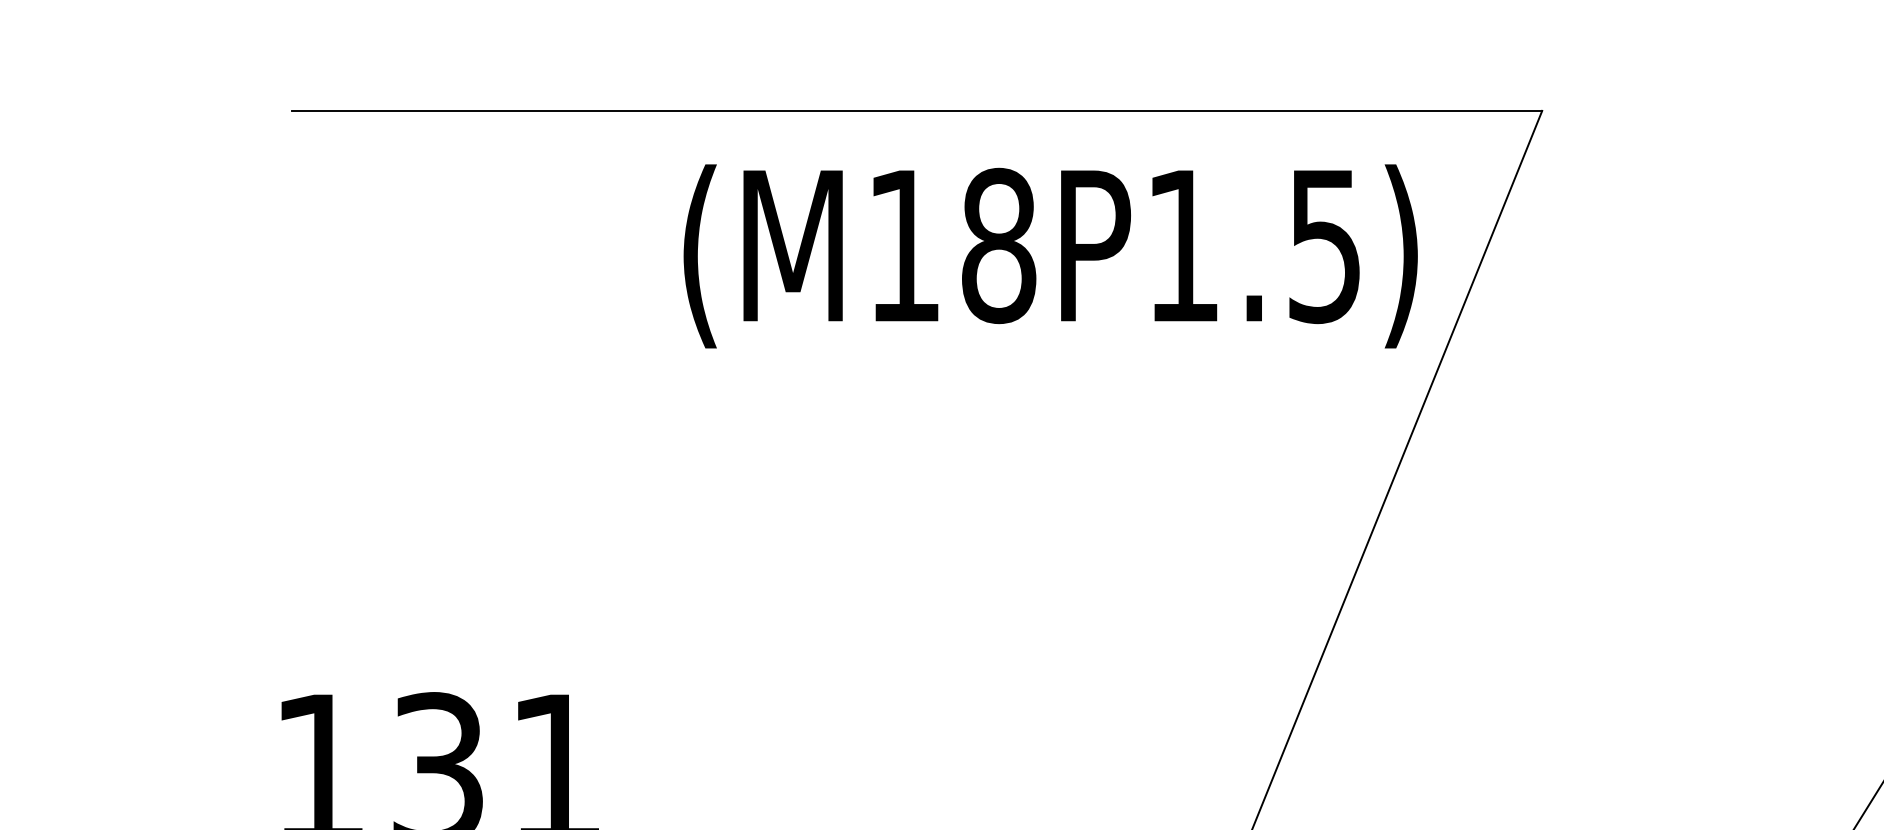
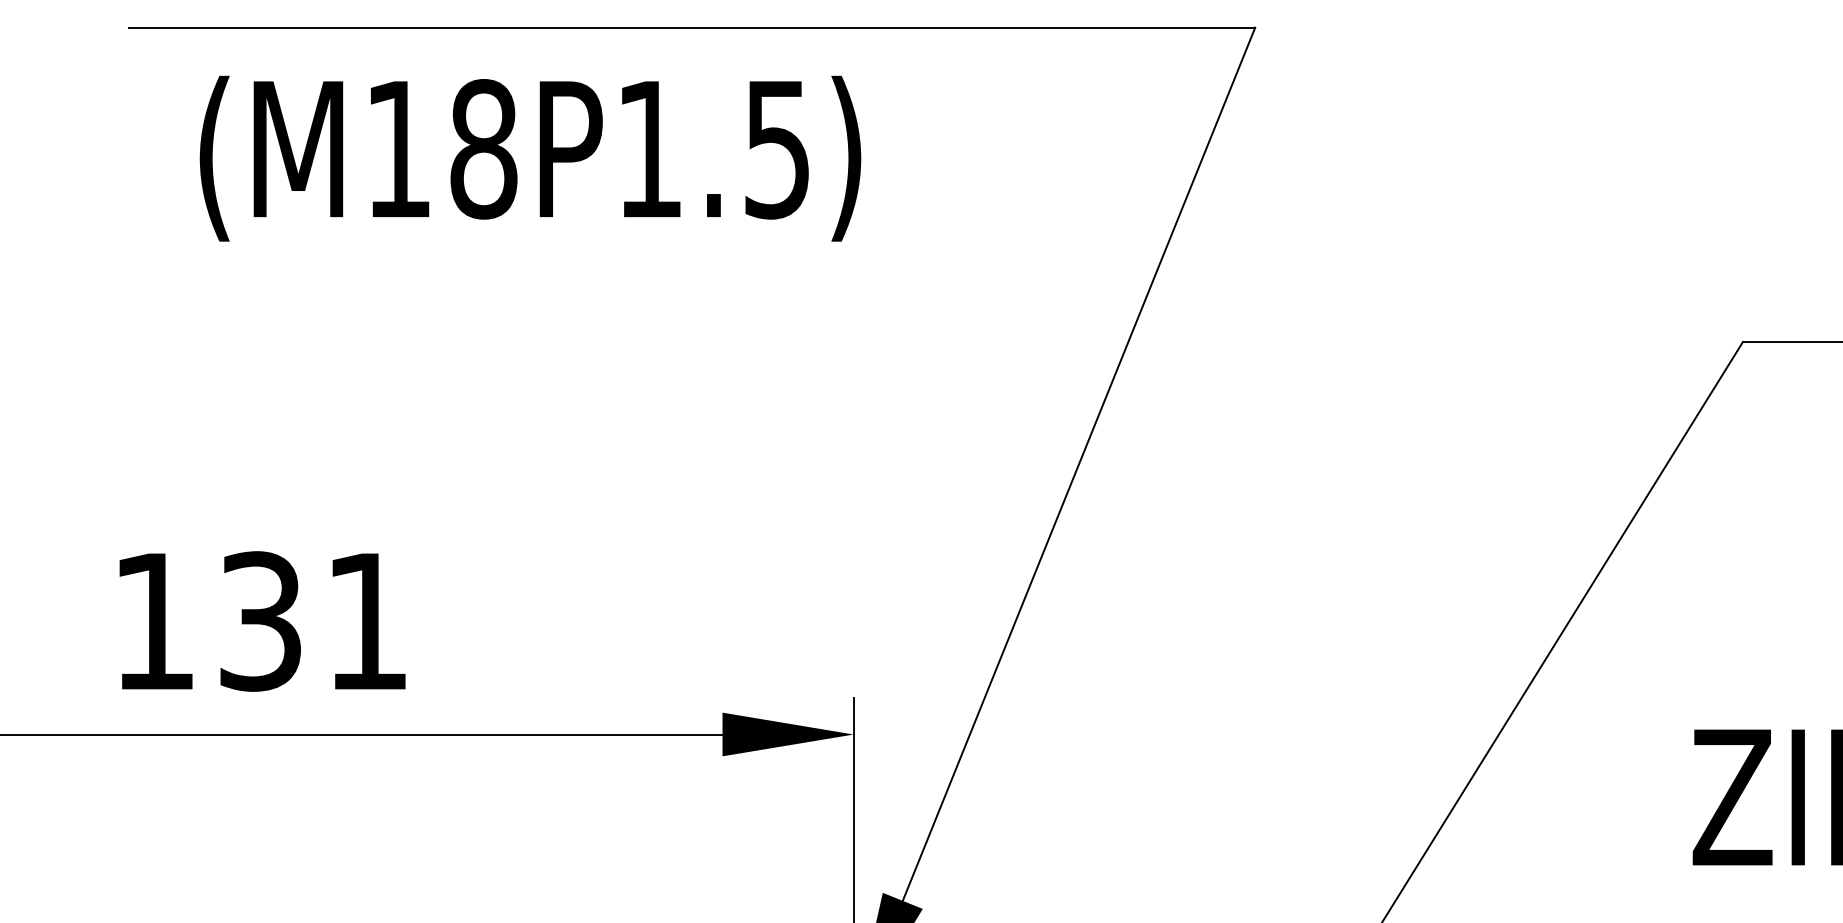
text: (1050, 256) -> (530, 158), moved

